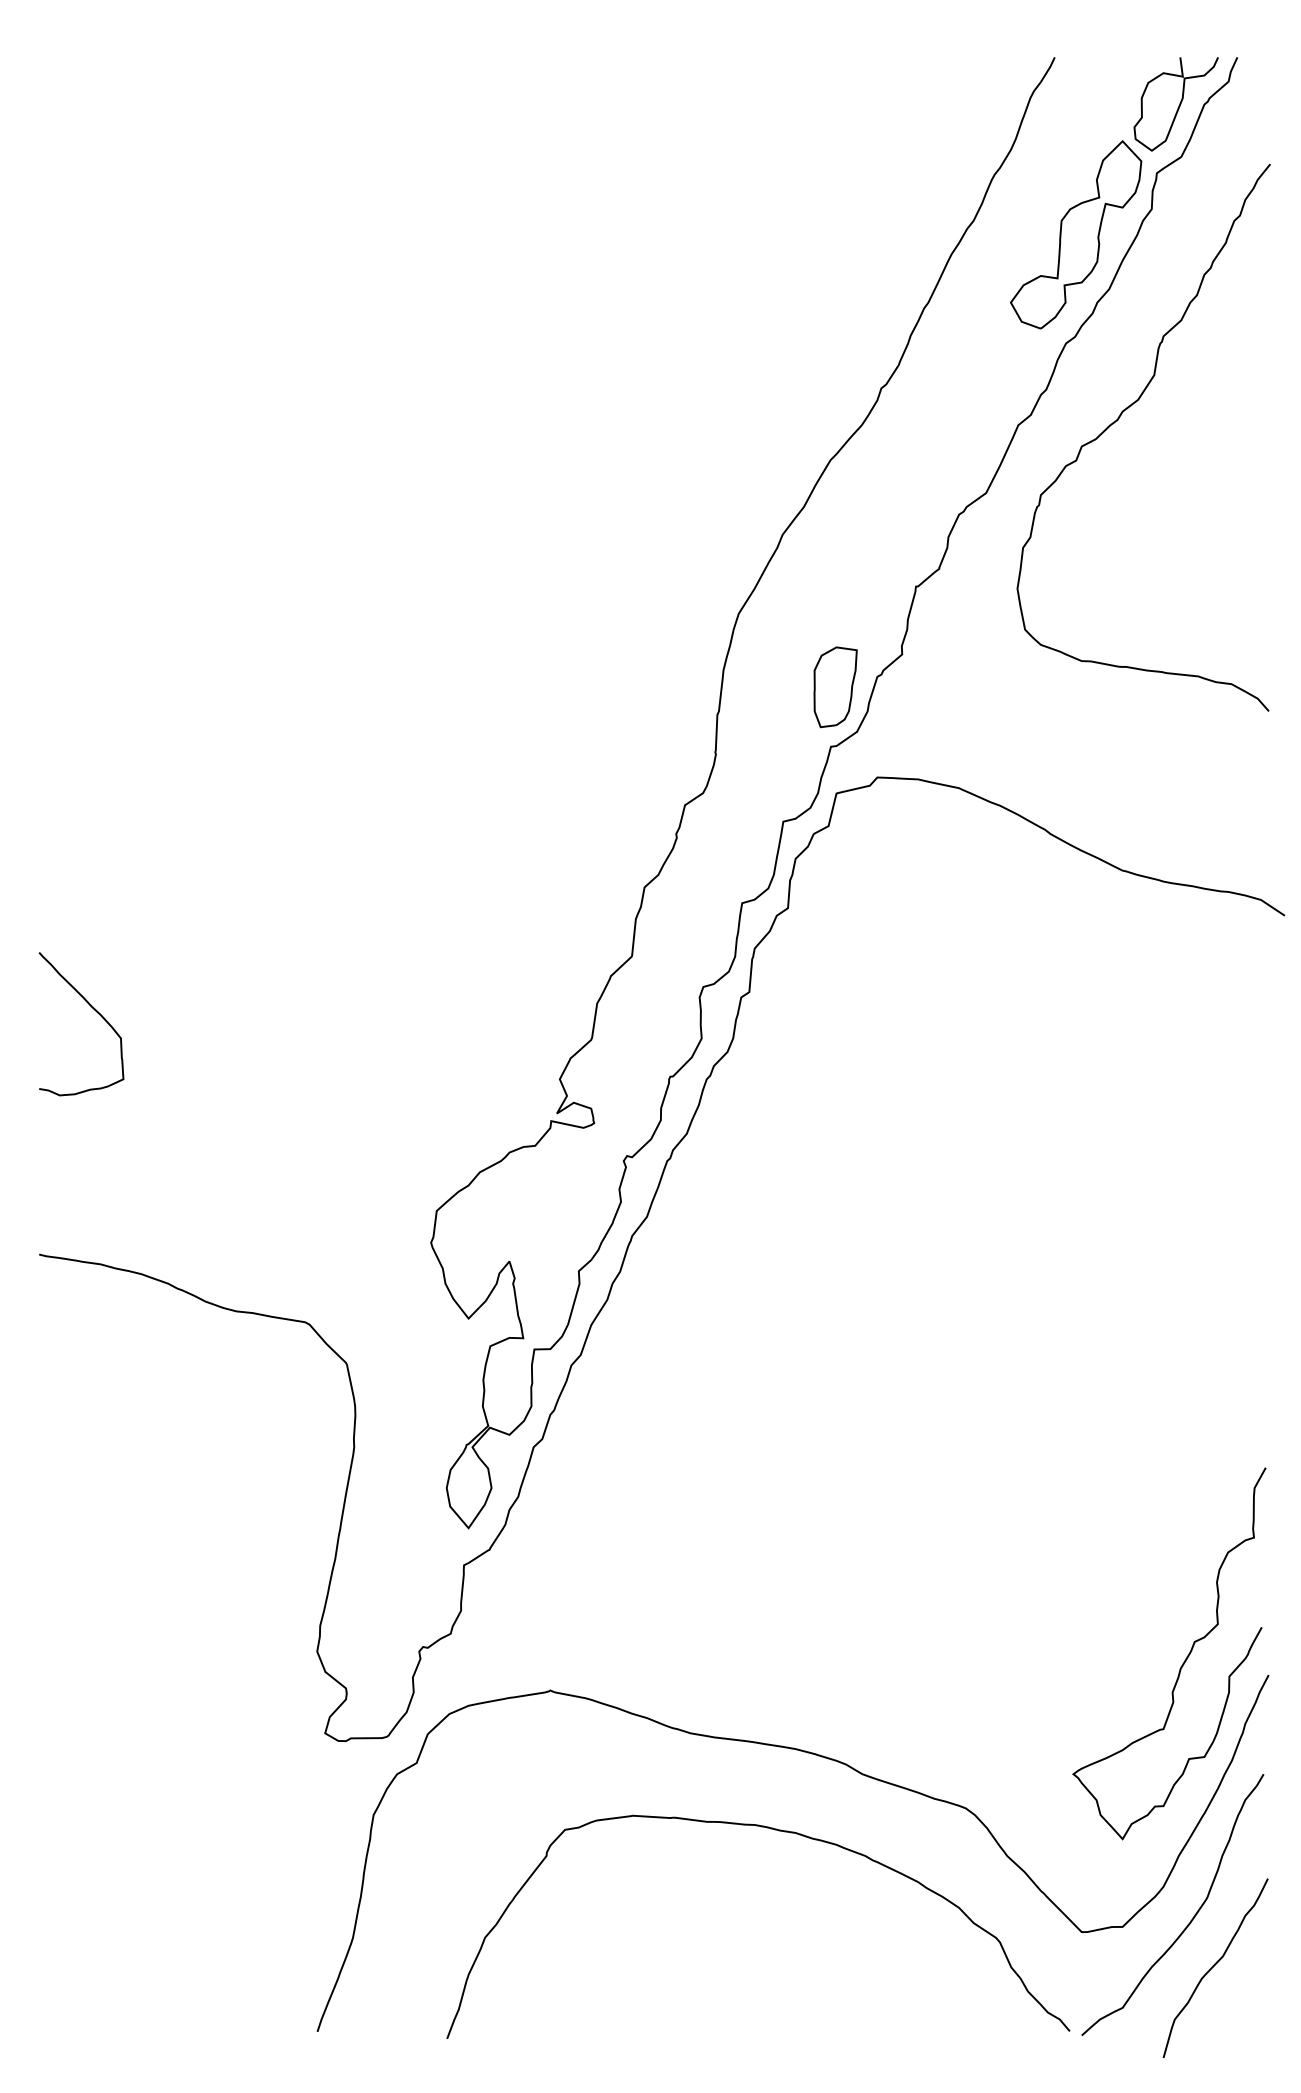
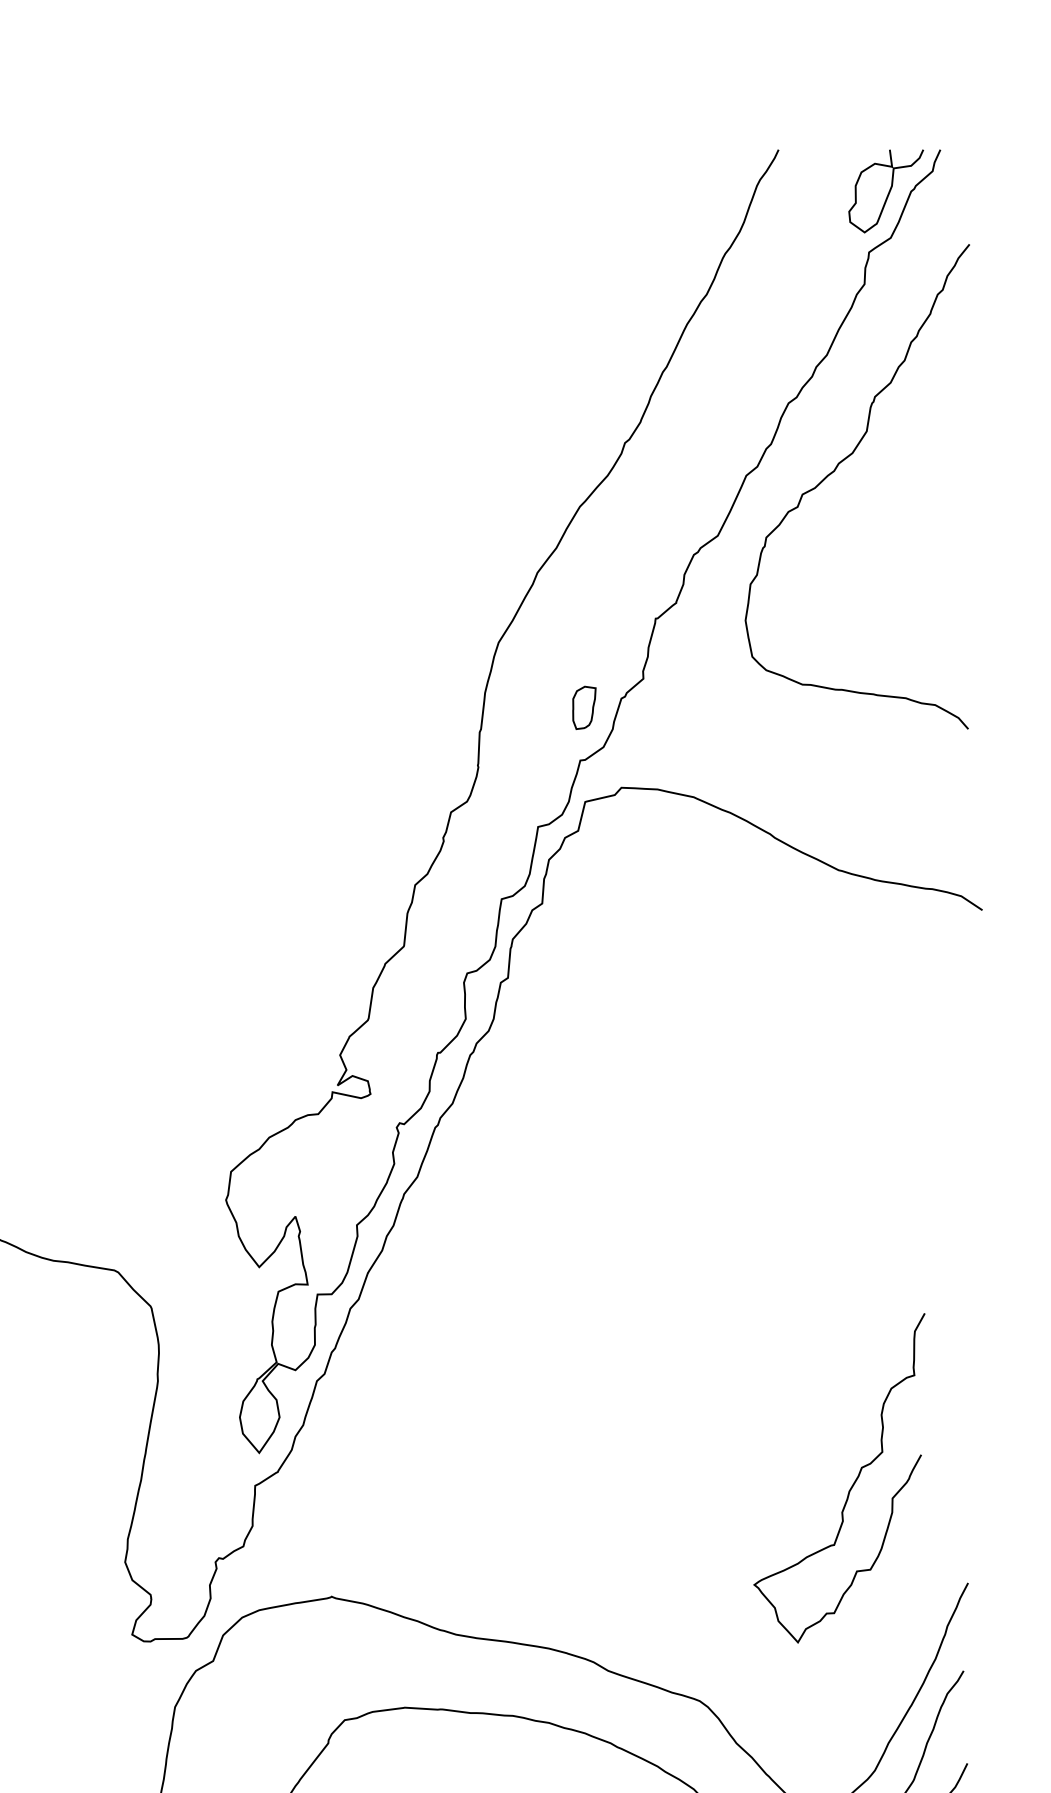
part: (1076, 234) -> (797, 306), removed
part: (835, 687) -> (584, 708), size x0.6
curve: (1182, 1663) -> (851, 1486), moved

